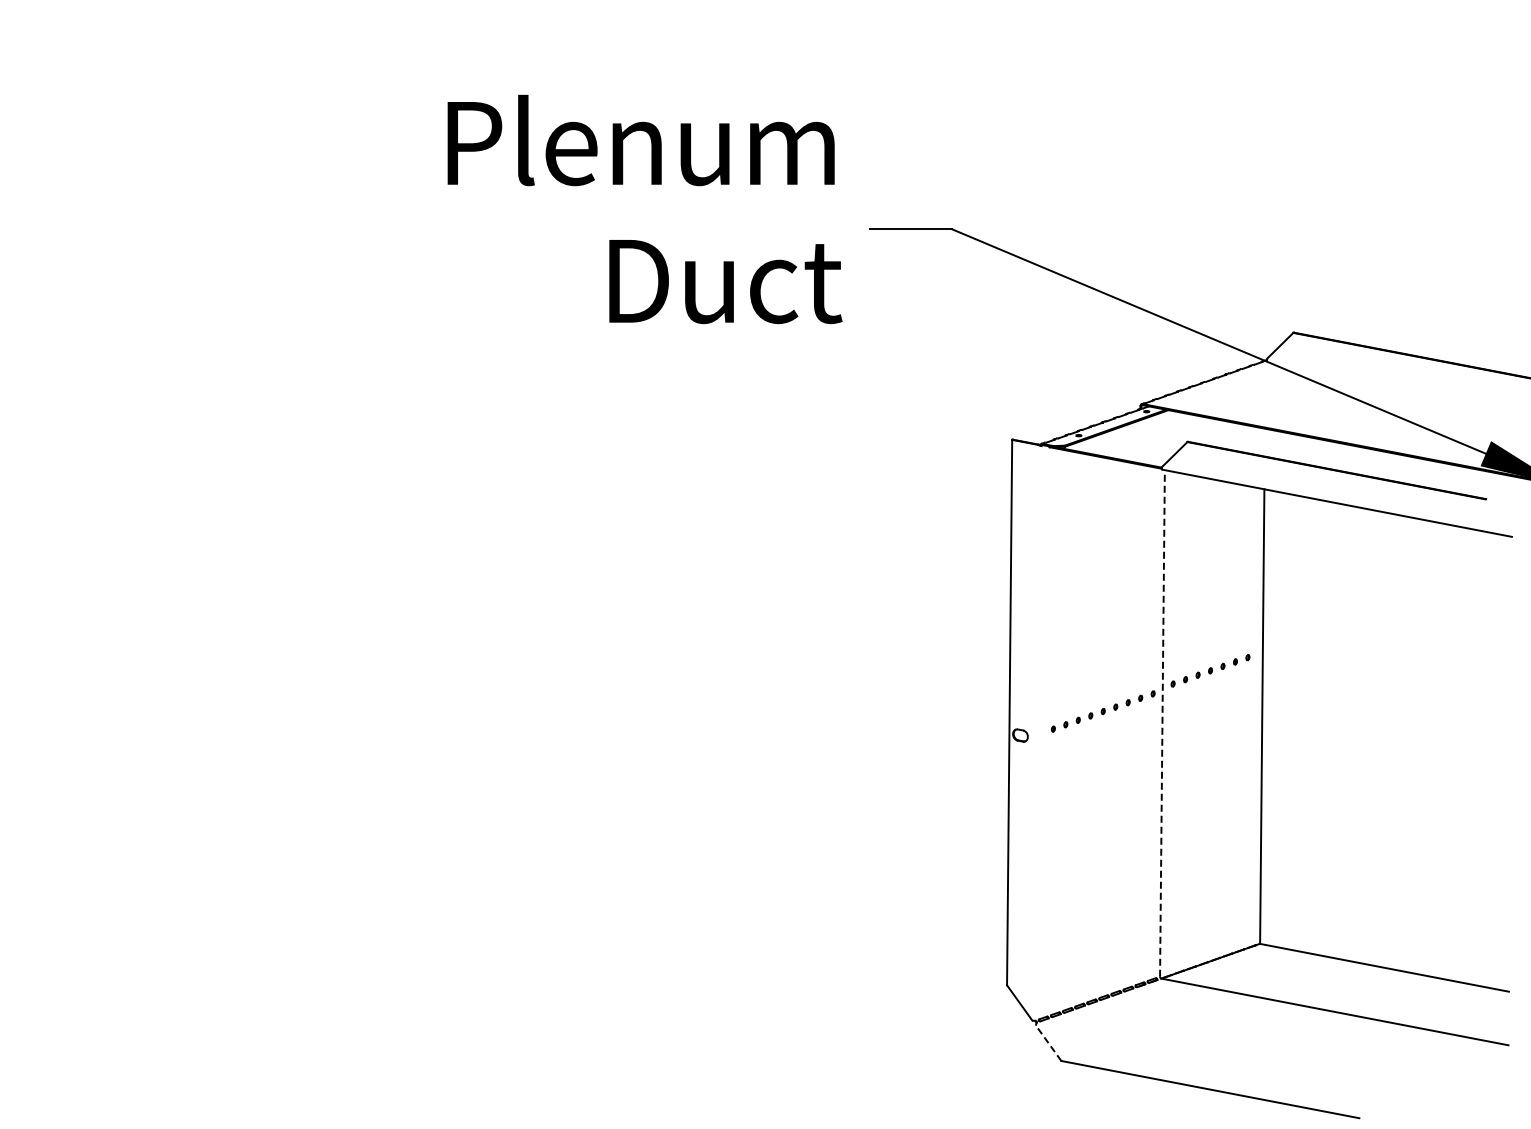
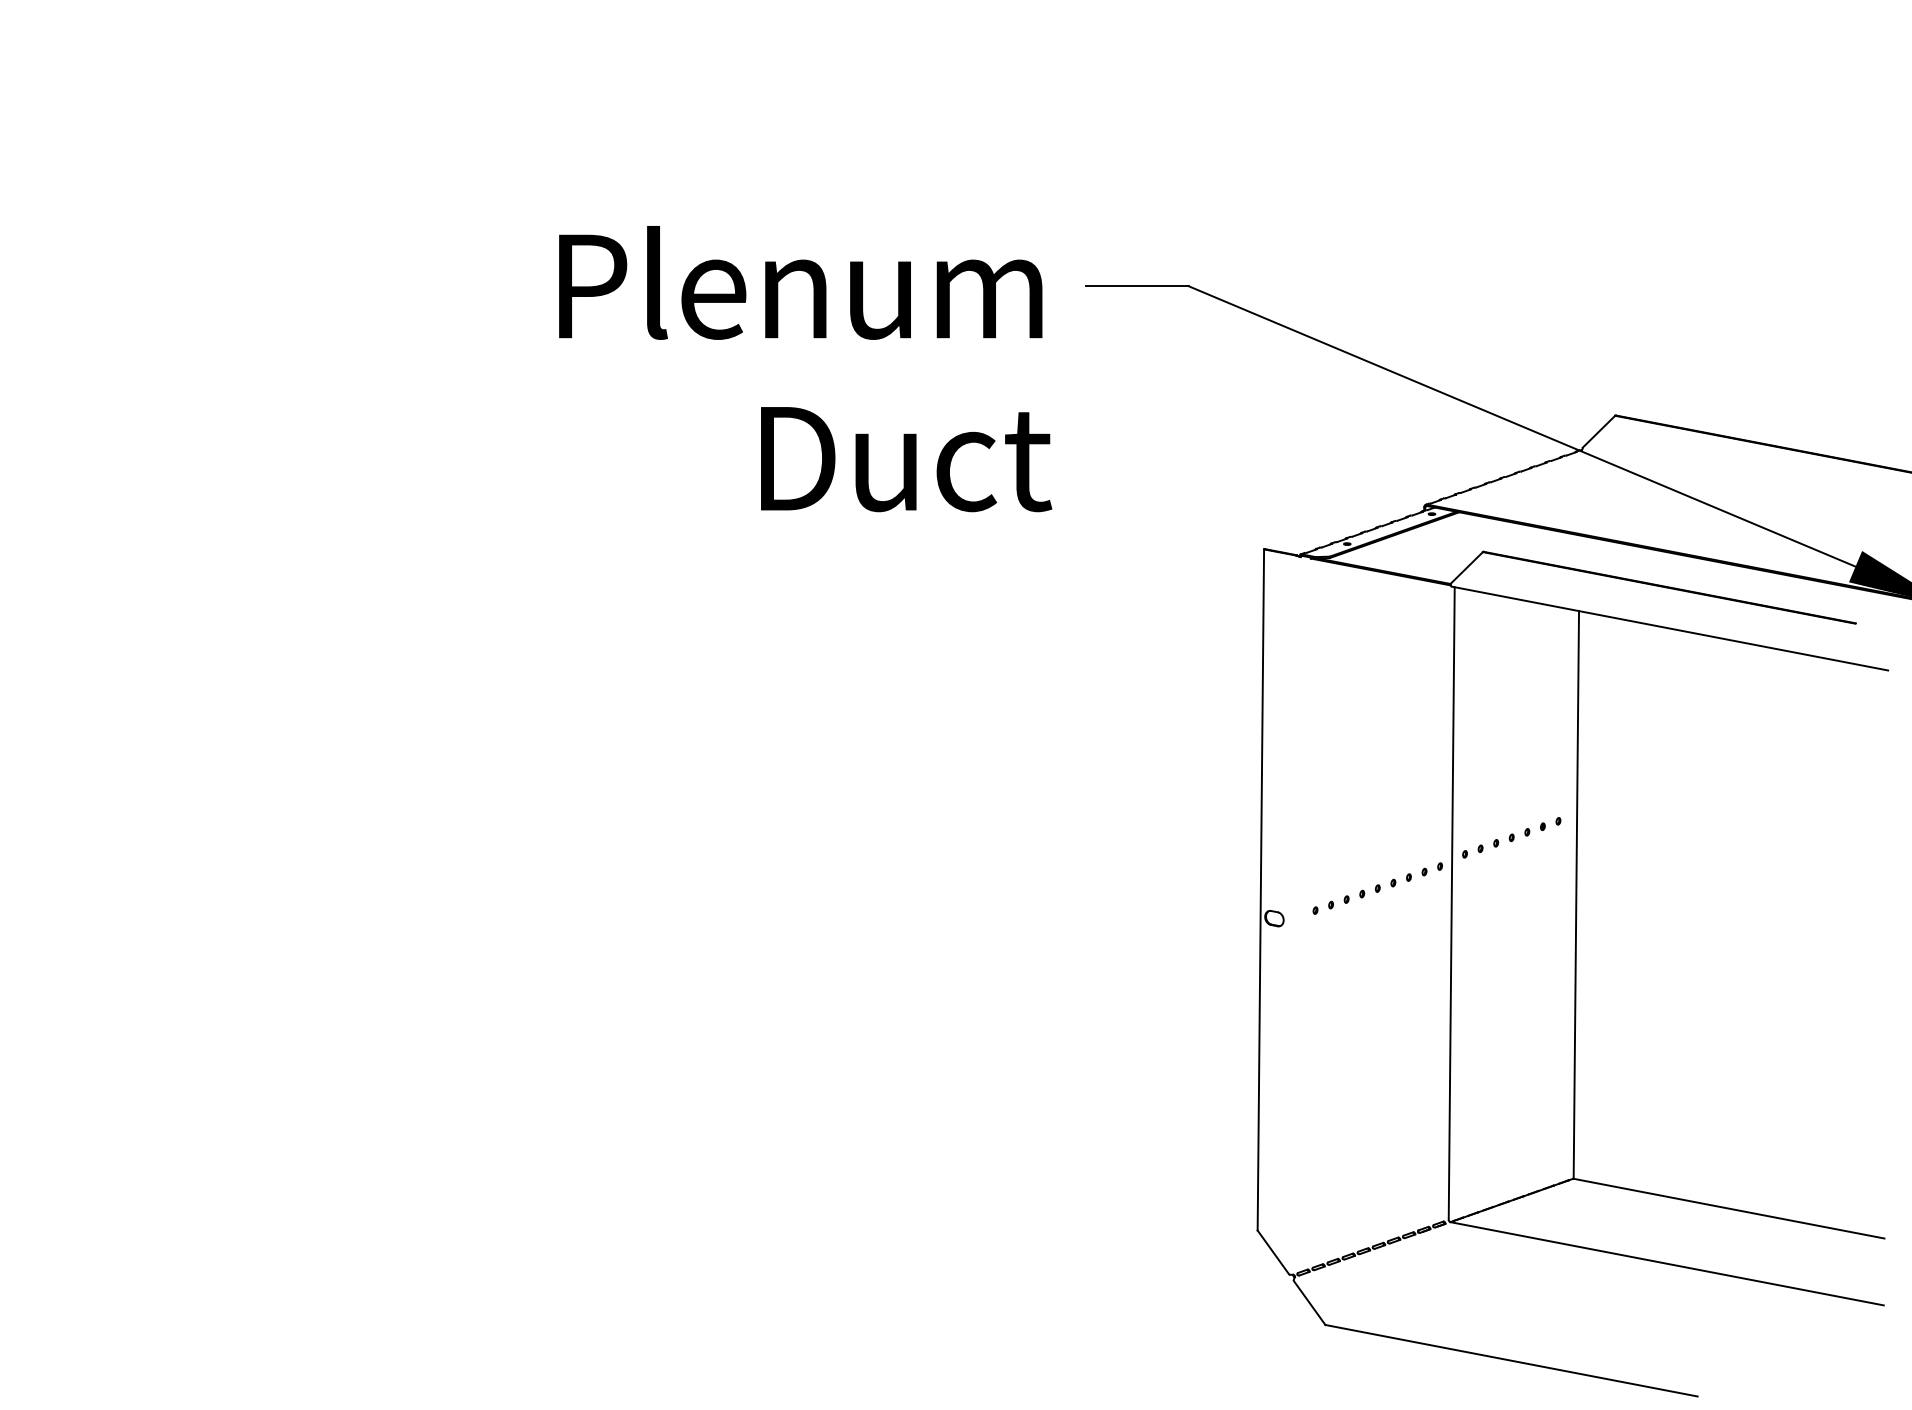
text: (644, 209) -> (804, 369), moved
line: (1162, 722) -> (1451, 902), dashed -> solid
line: (1048, 1043) -> (1309, 1303), dashed -> solid

